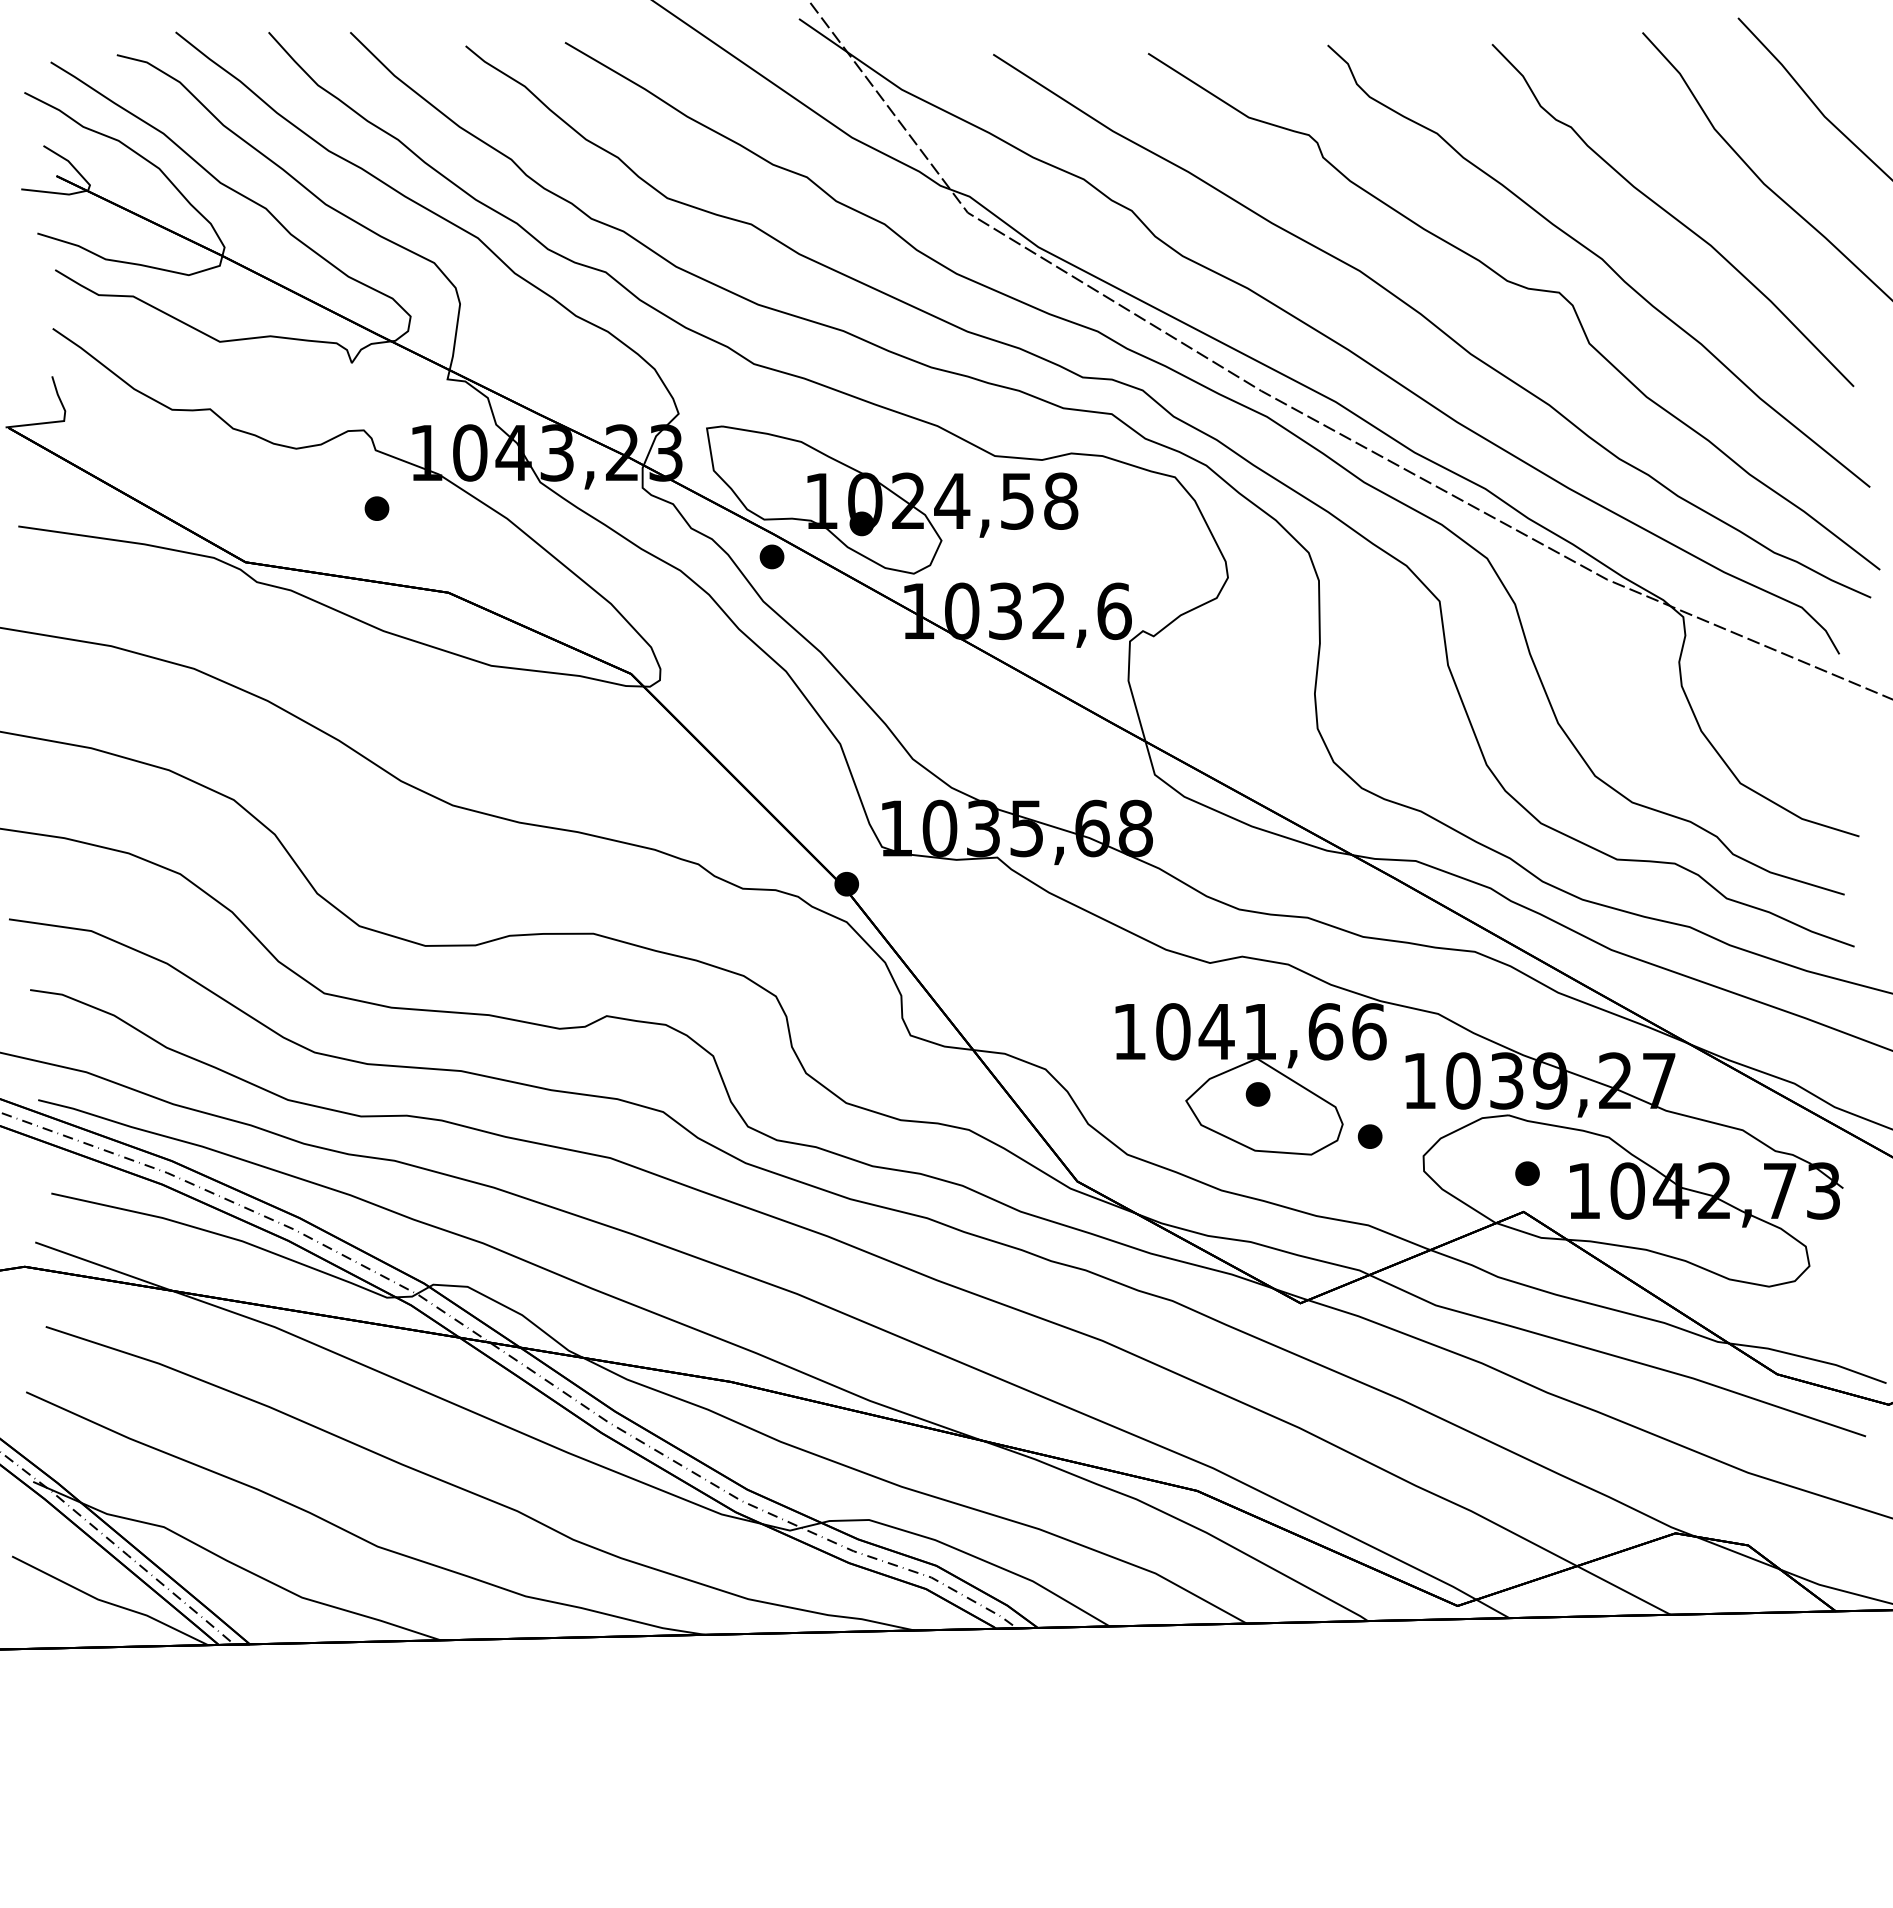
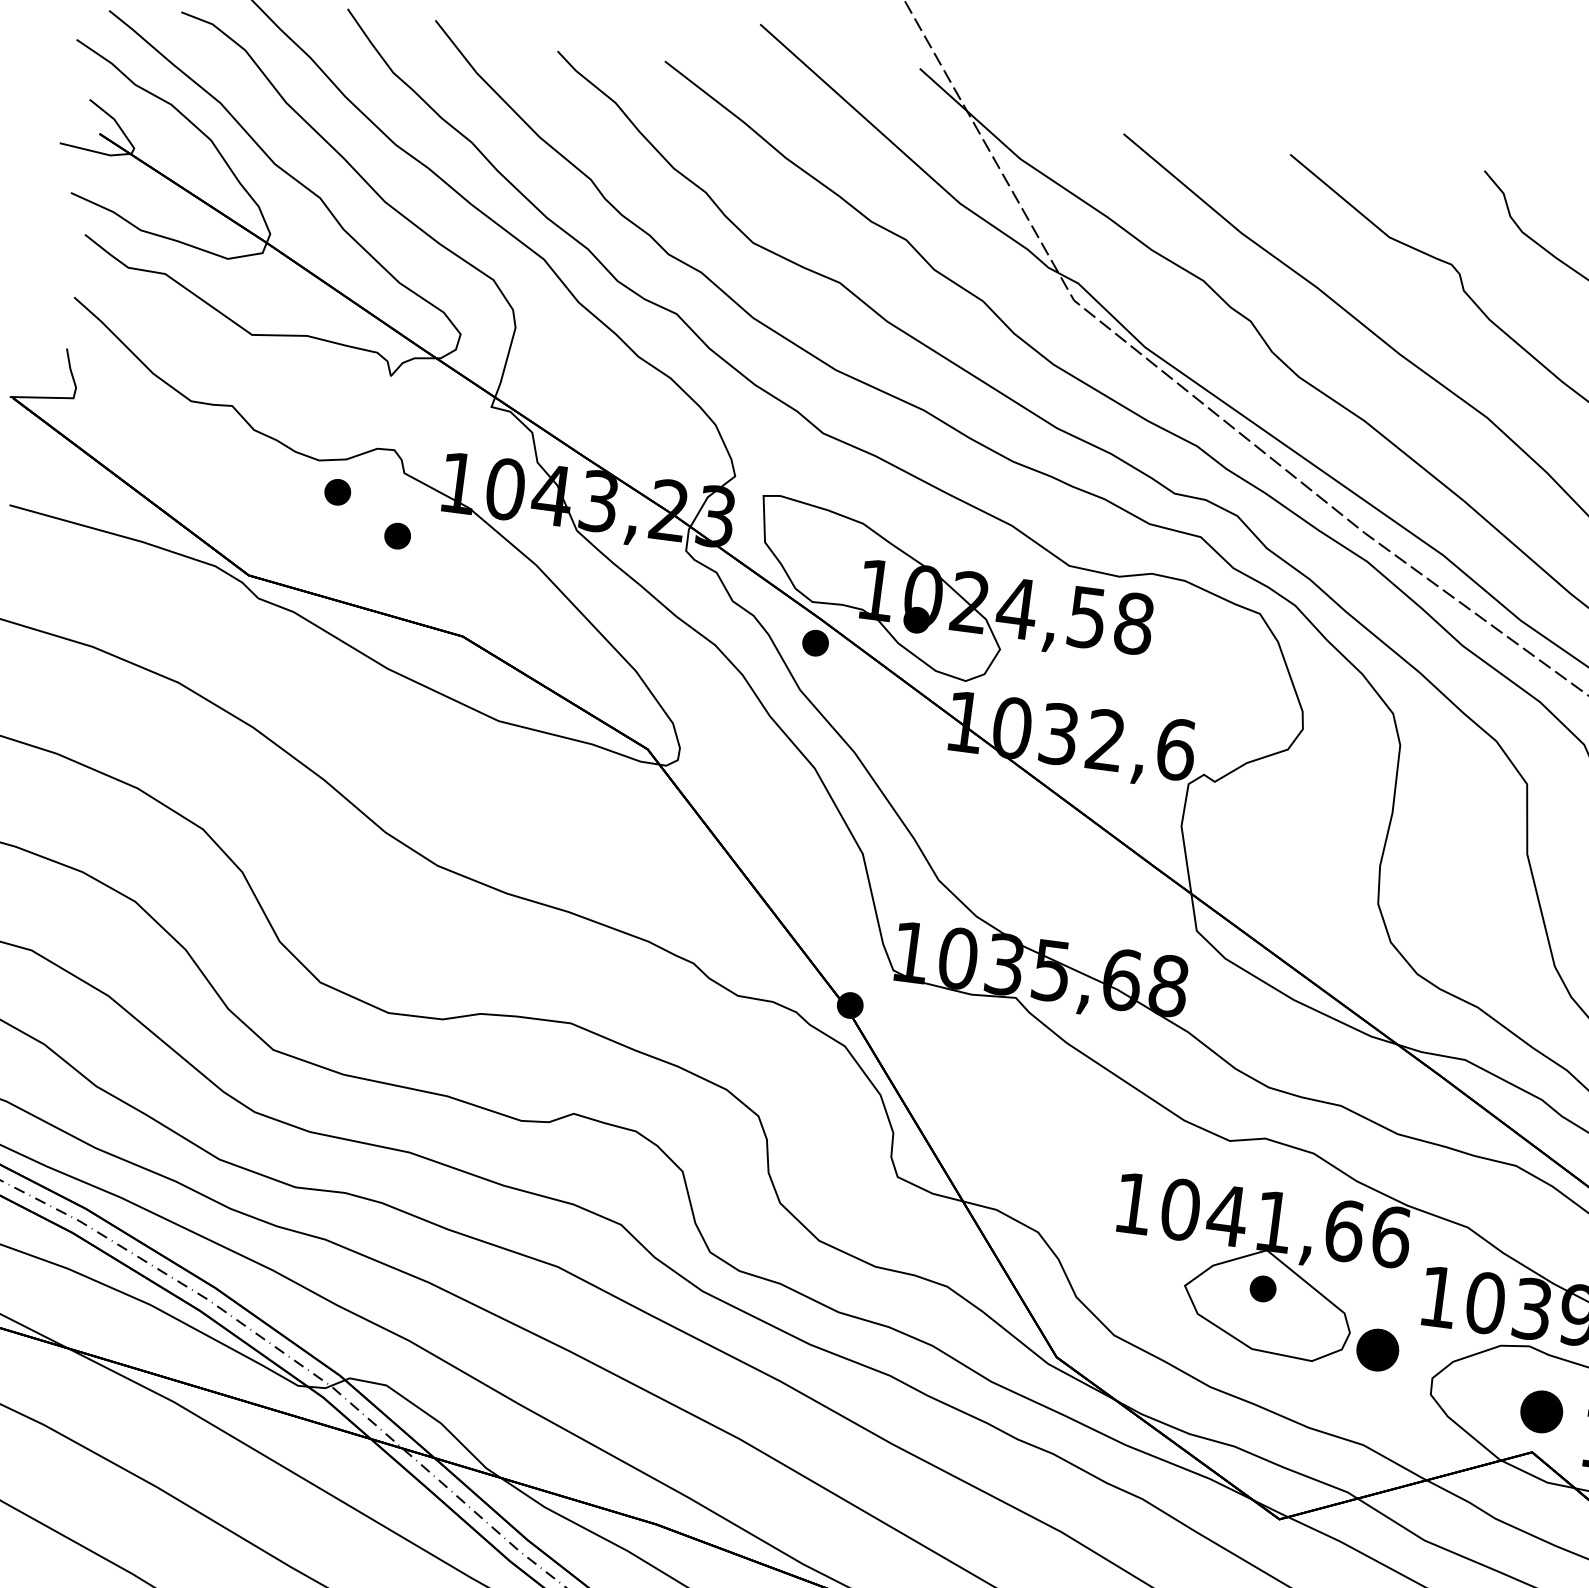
part: (316, 475) -> (337, 492), added
part: (1369, 1136) -> (1376, 1349), size x1.6
part: (1527, 1173) -> (1541, 1411), size x1.6

